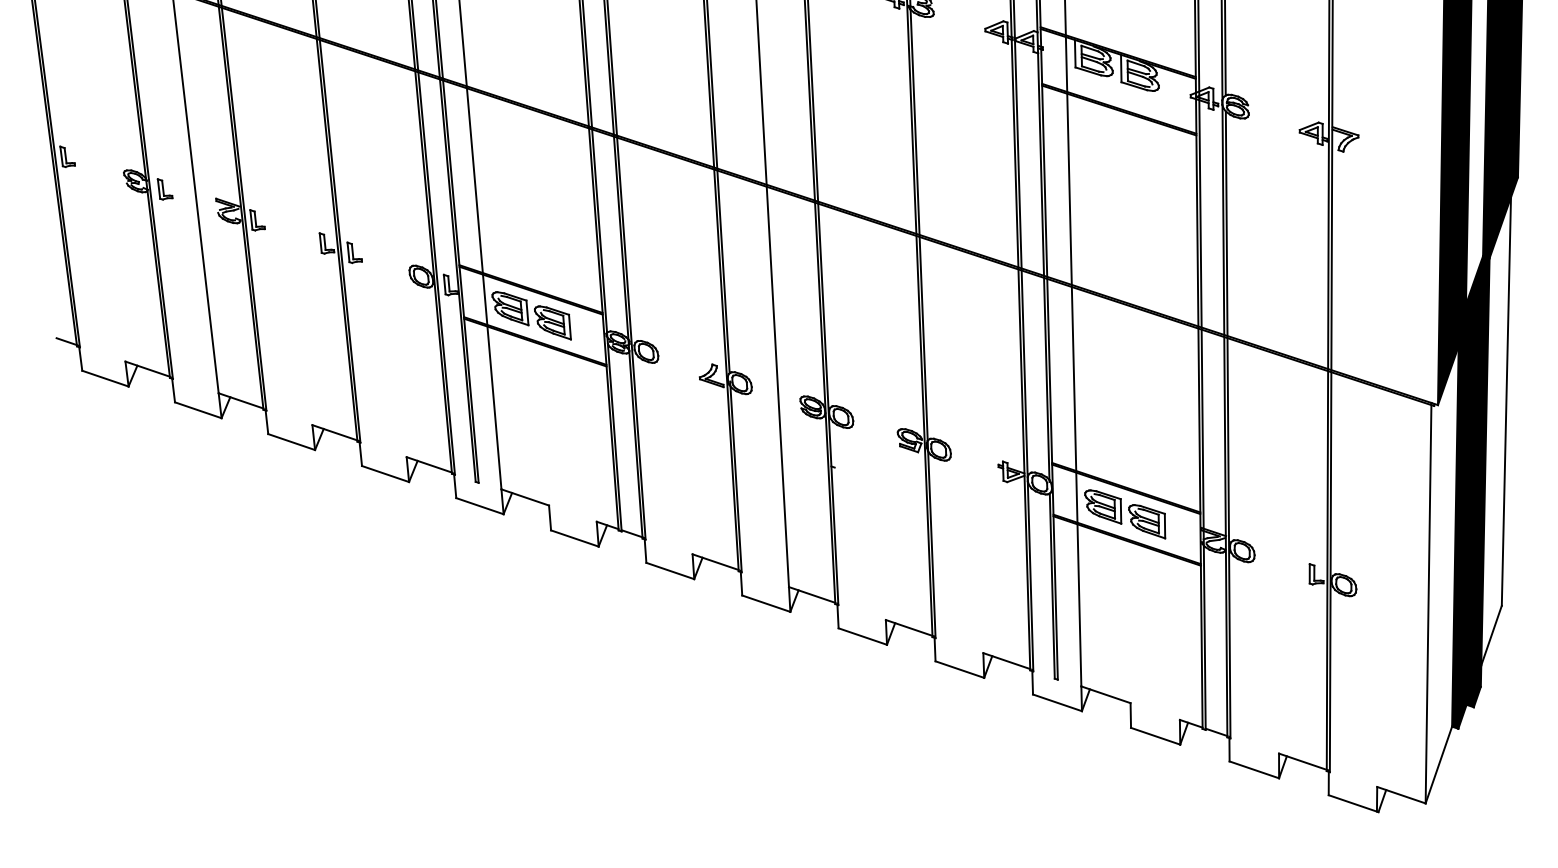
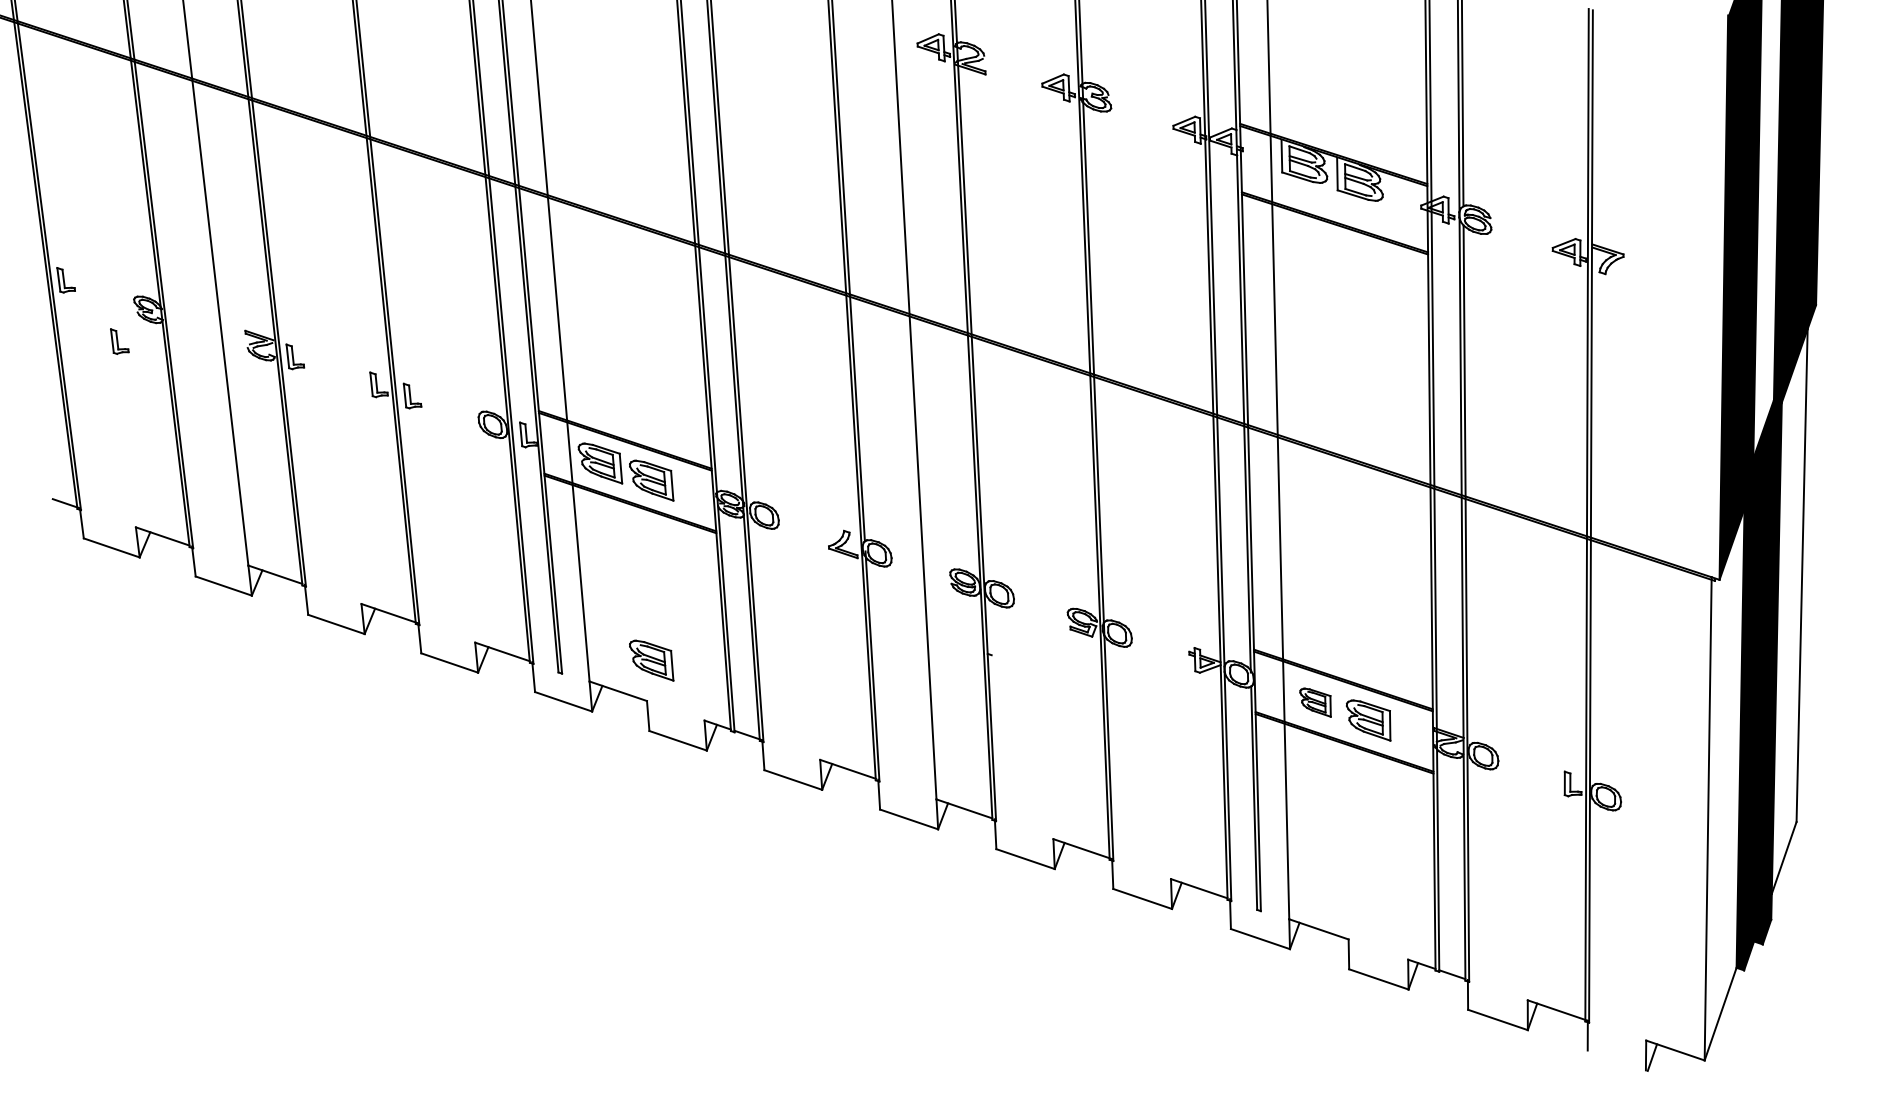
part: (164, 189) -> (119, 341), moved
part: (552, 471) -> (651, 660), added
part: (1103, 506) -> (1315, 702), size x0.7
line: (1353, 803) -> (1617, 1060), removed

